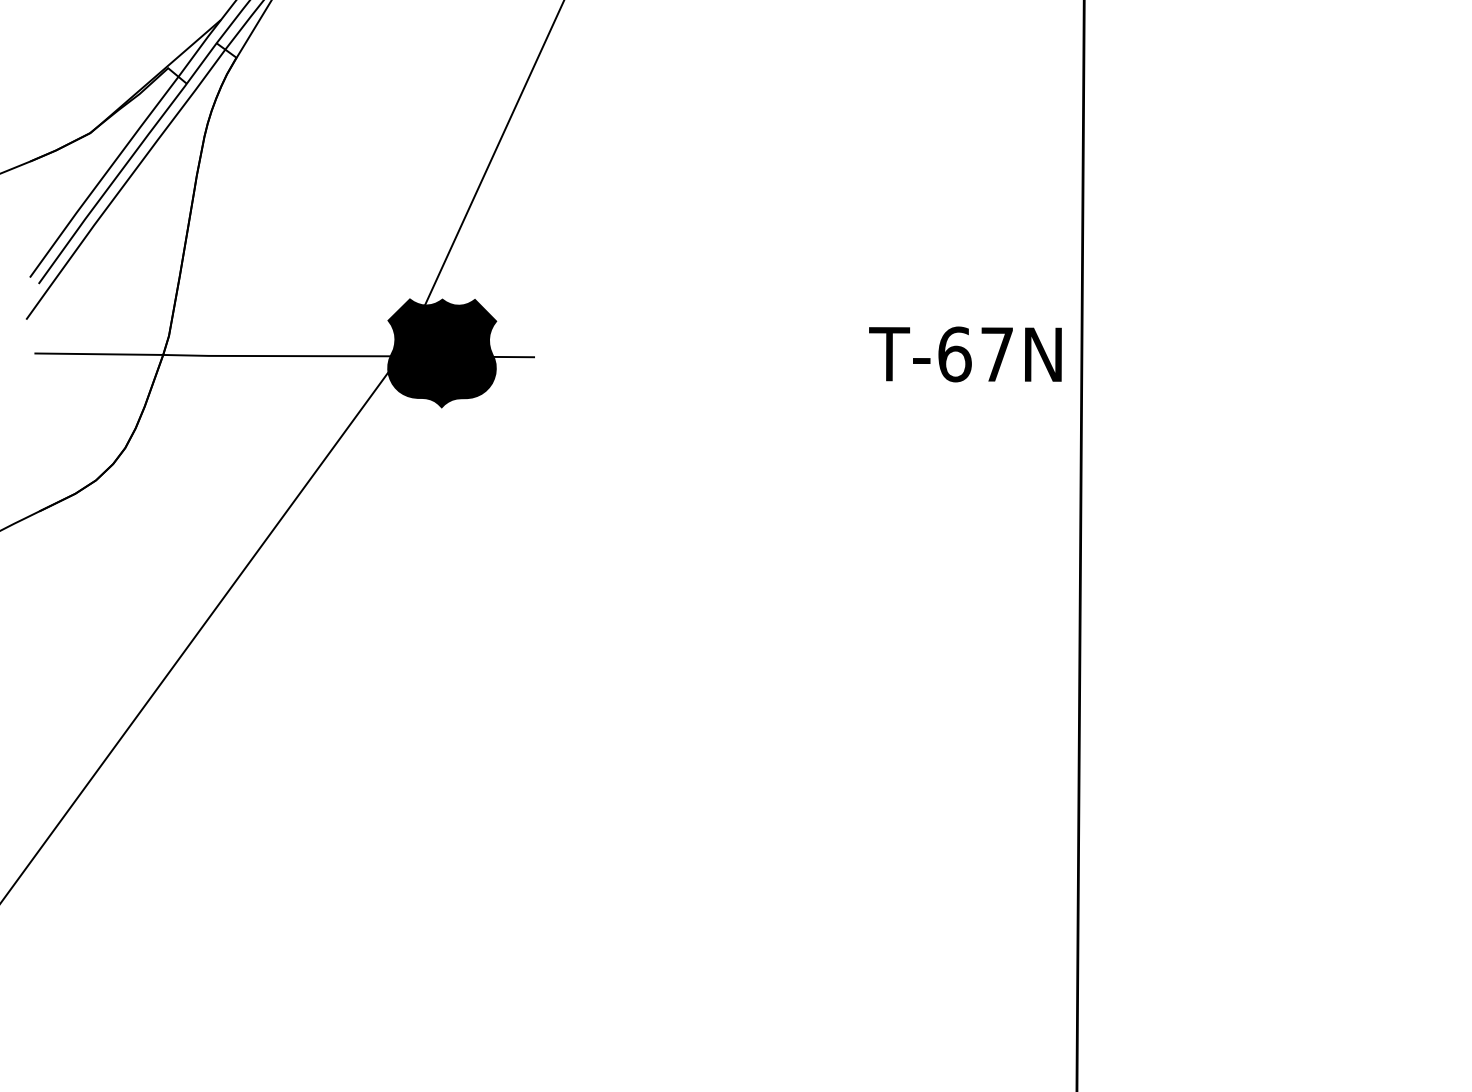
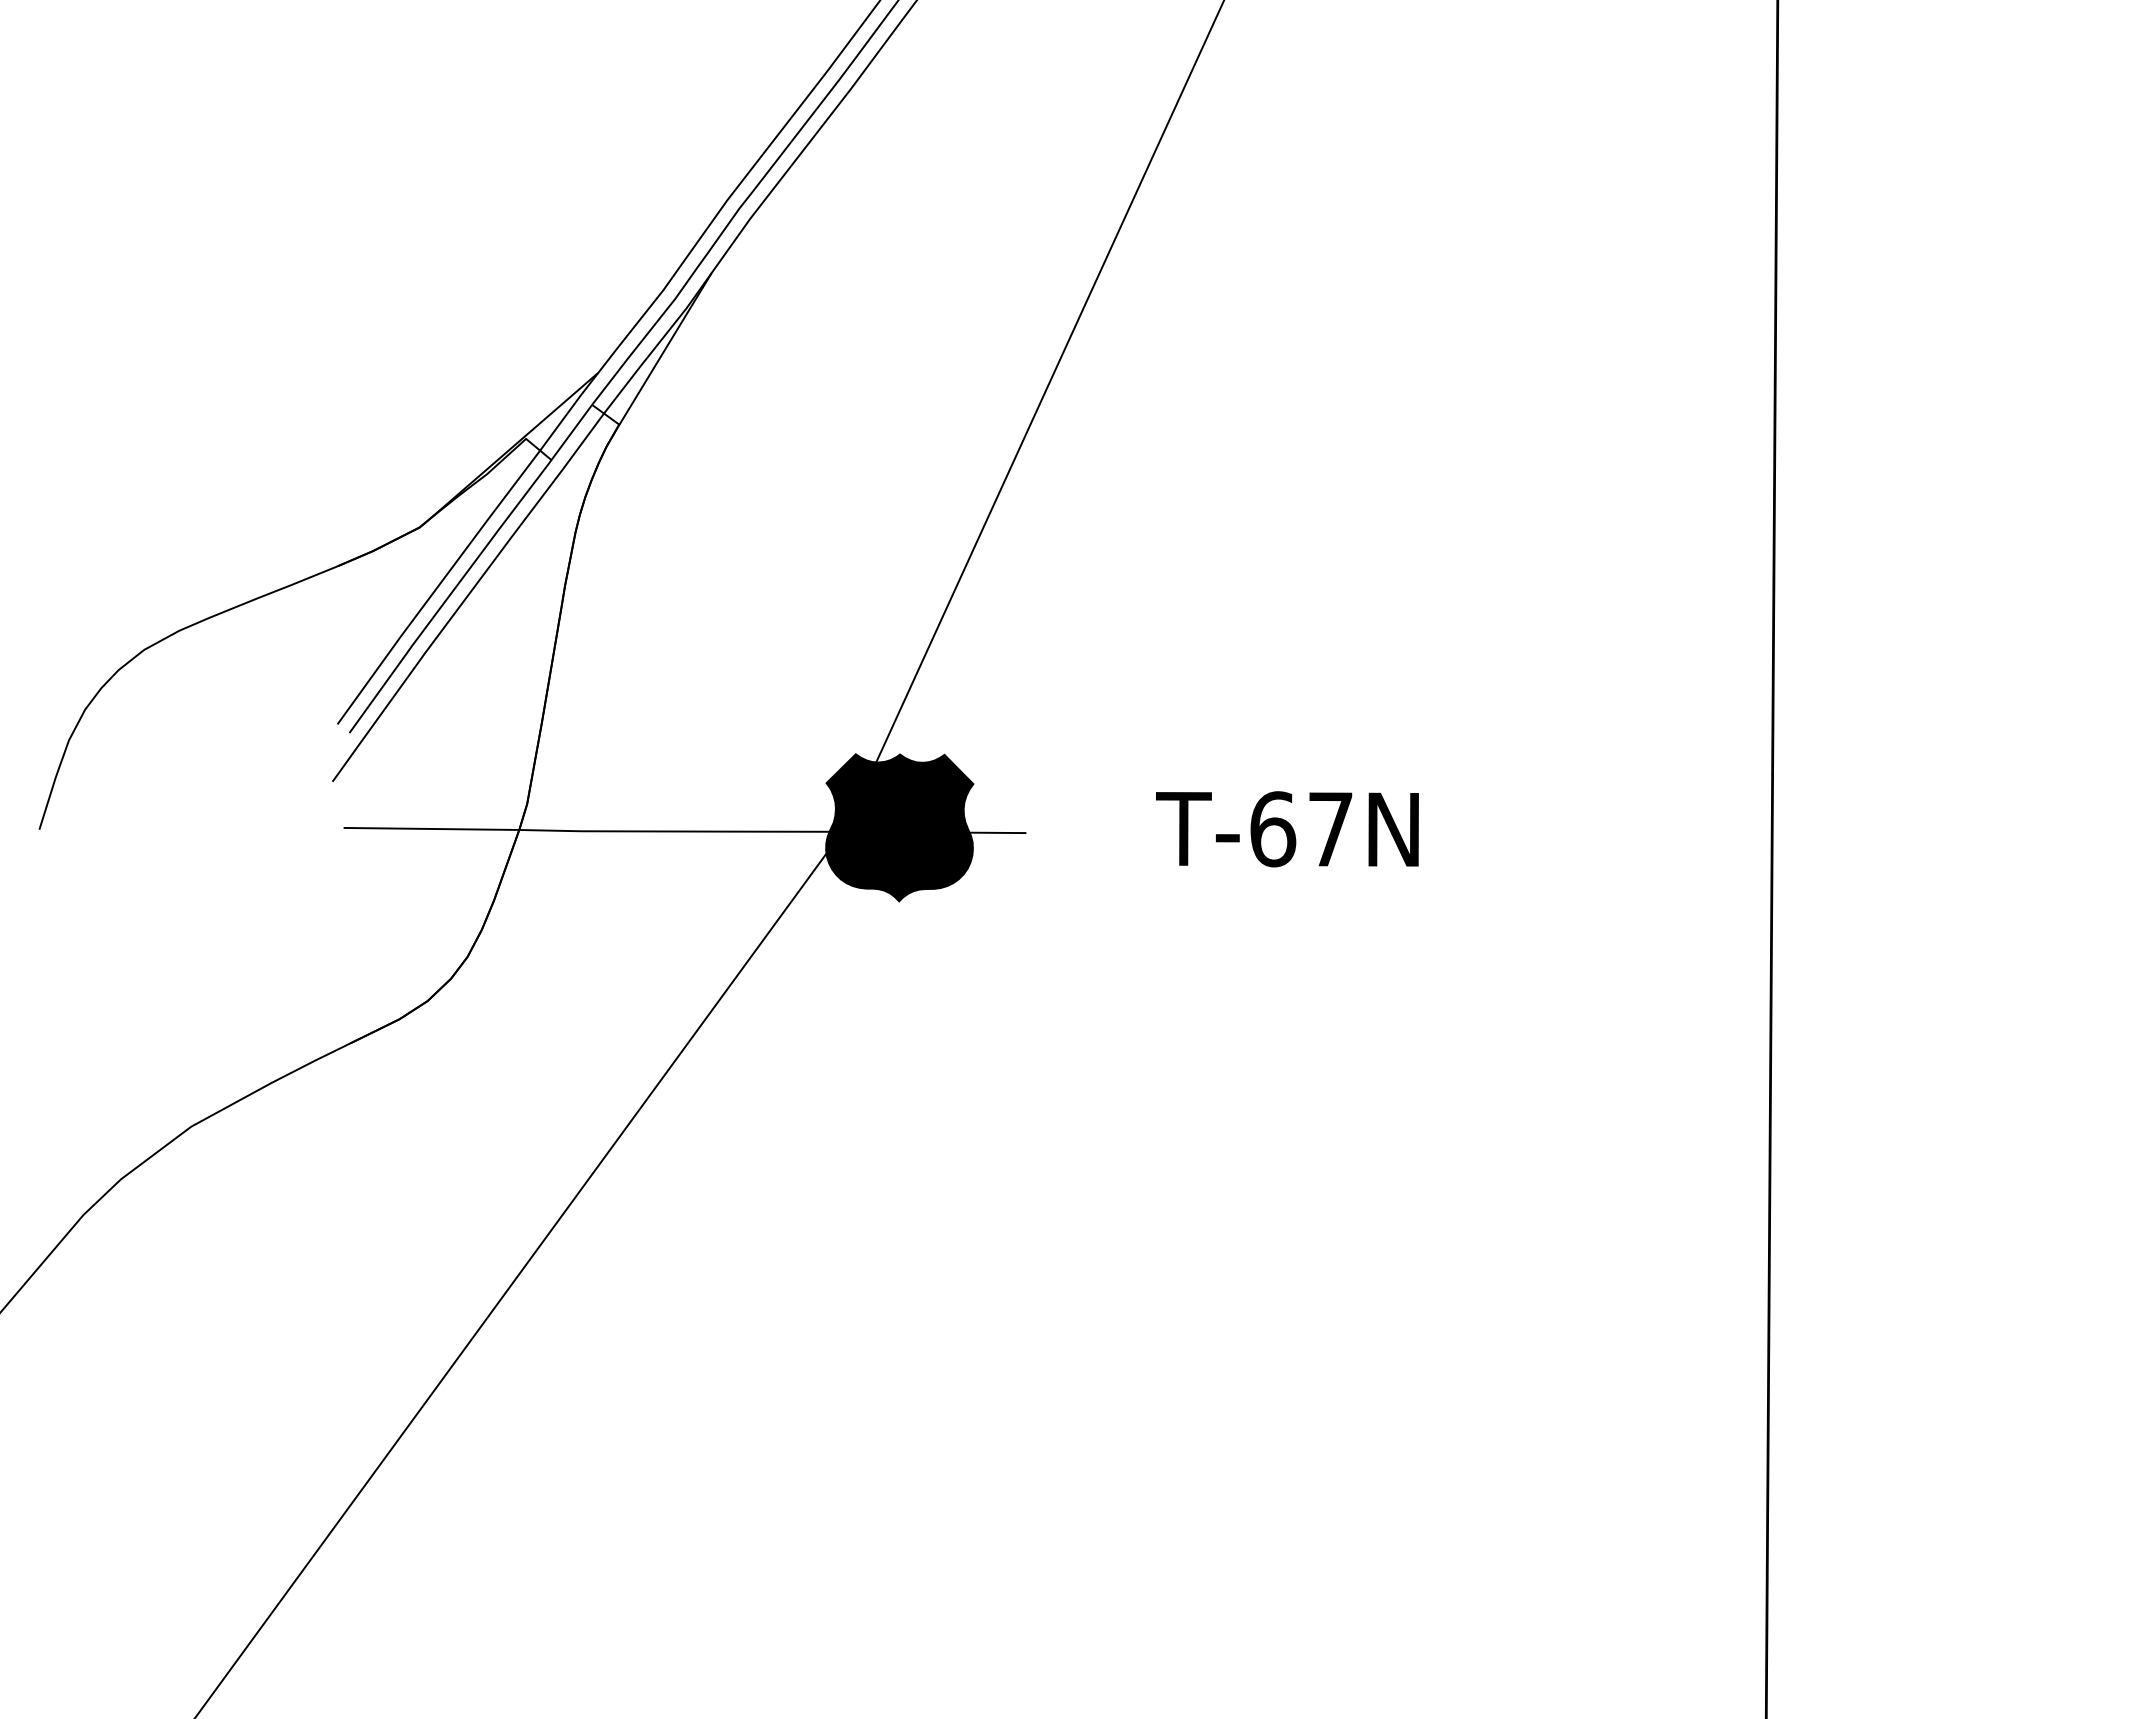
text: (965, 354) -> (1287, 829), moved

